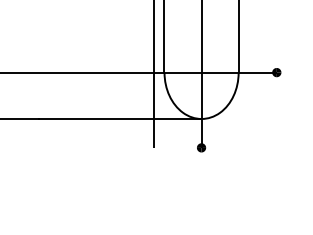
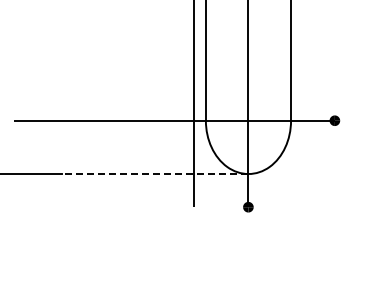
line: (119, 119) -> (154, 174), solid -> dashed

